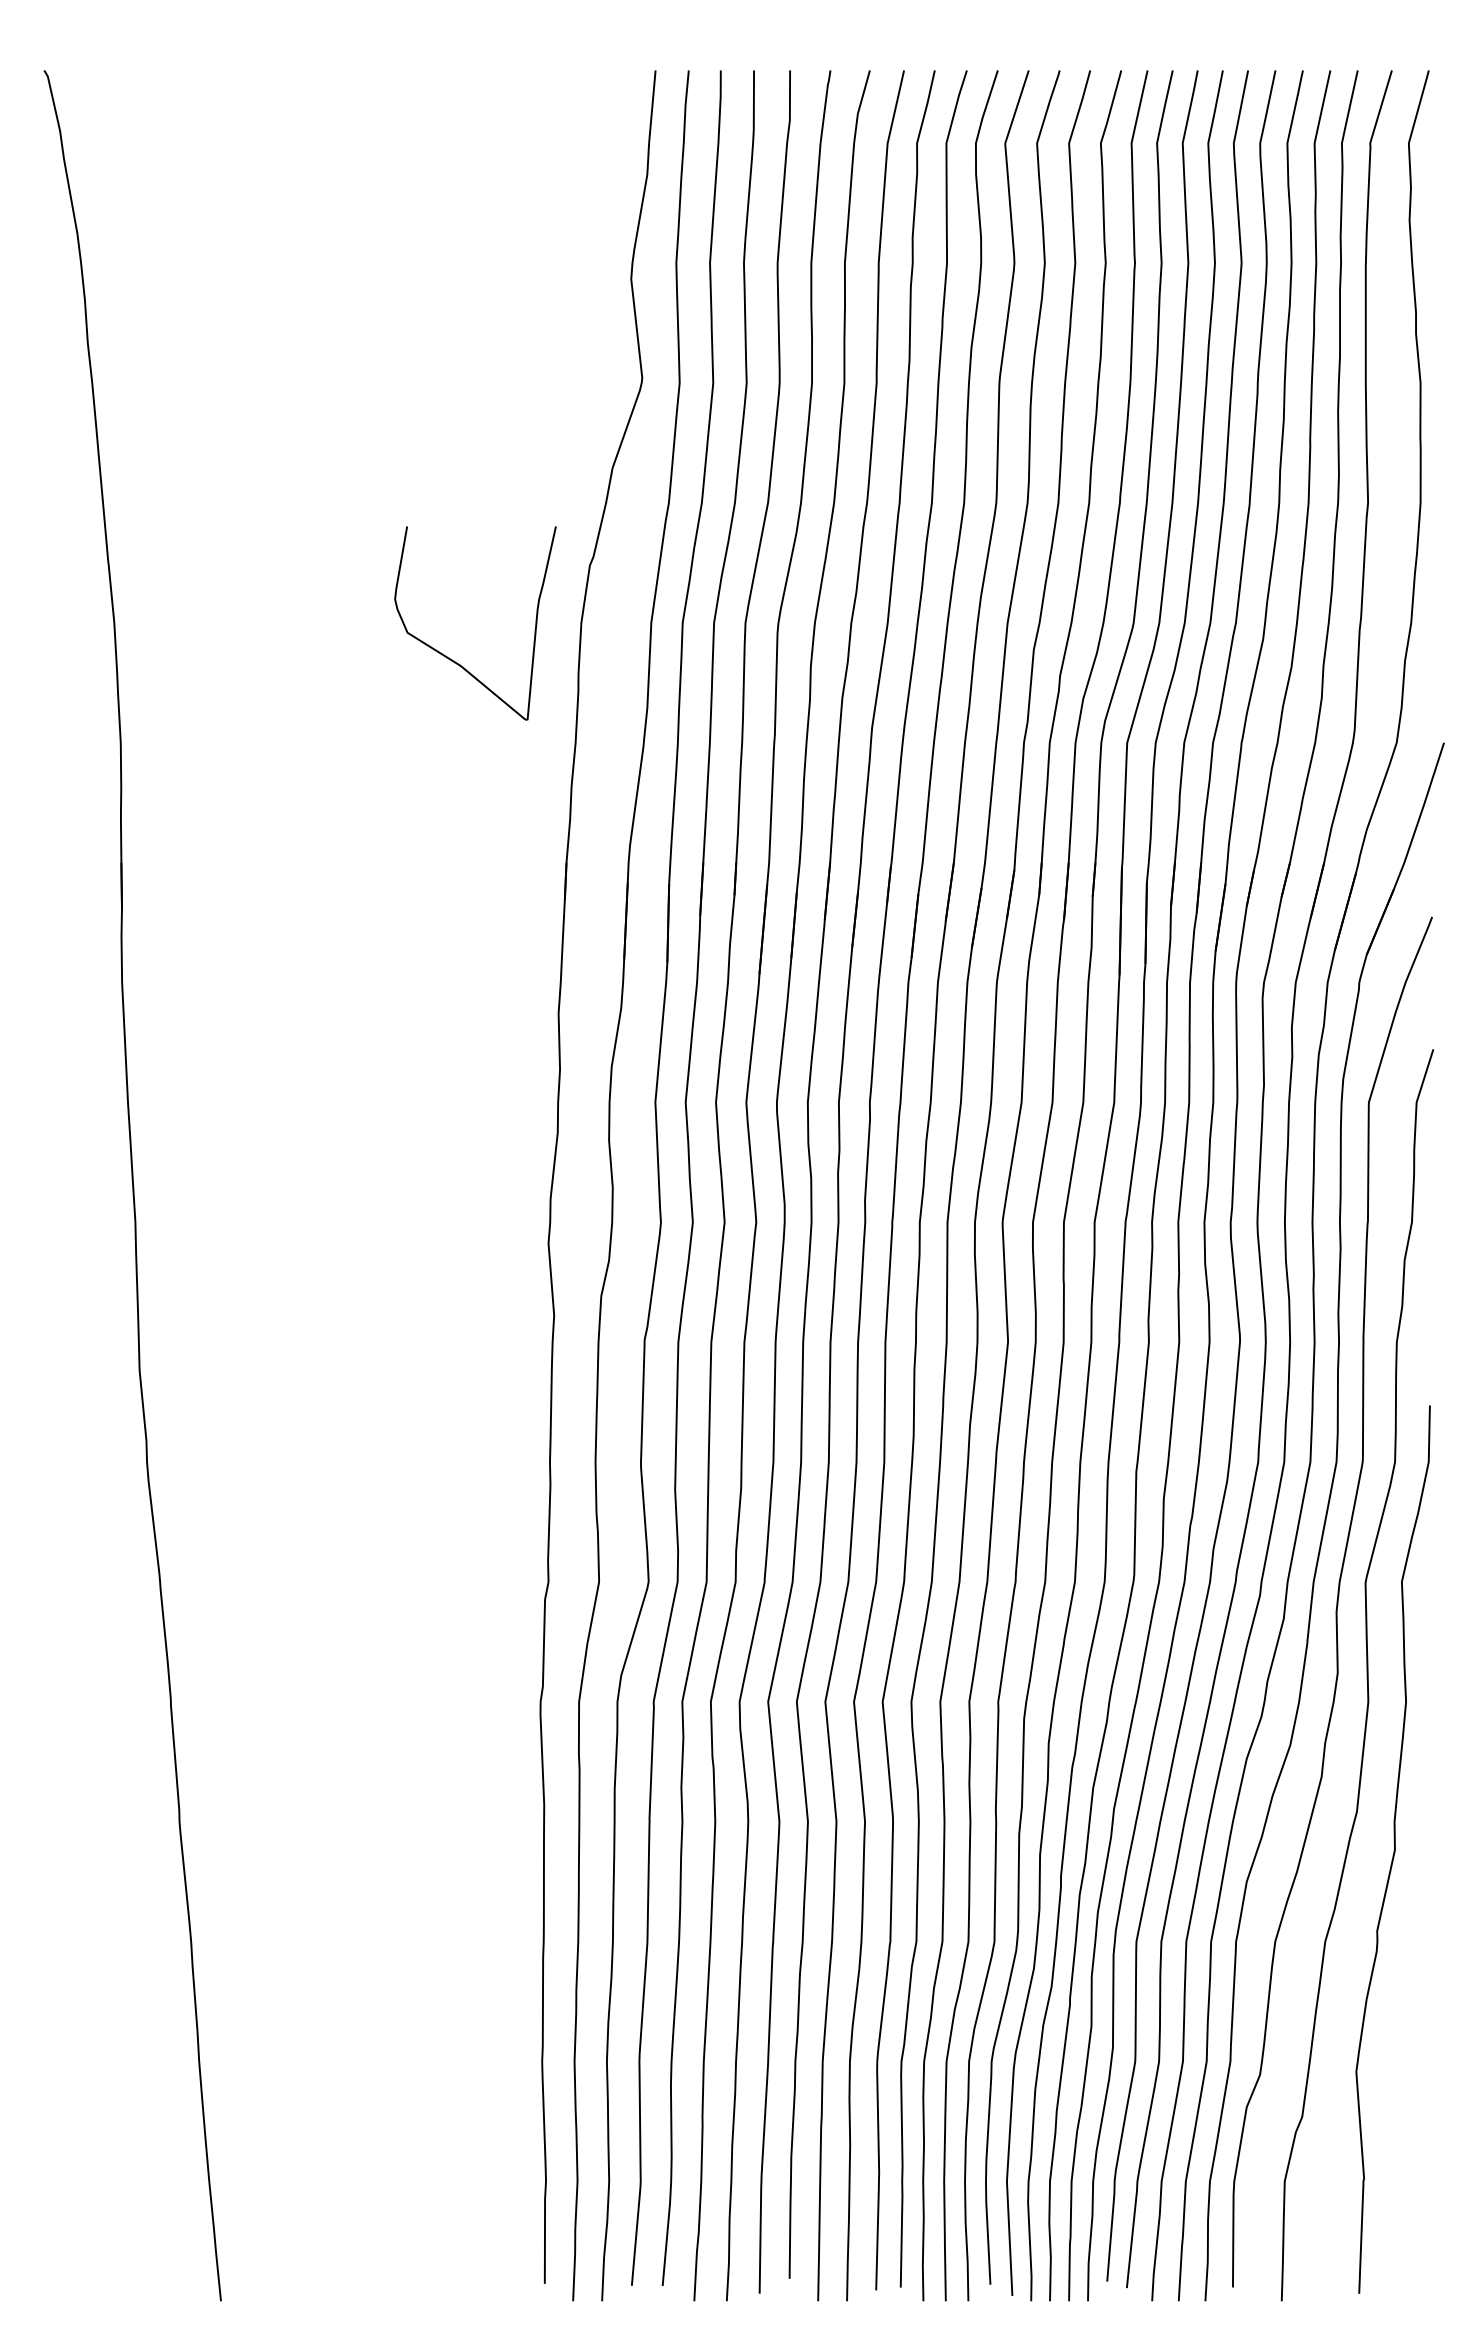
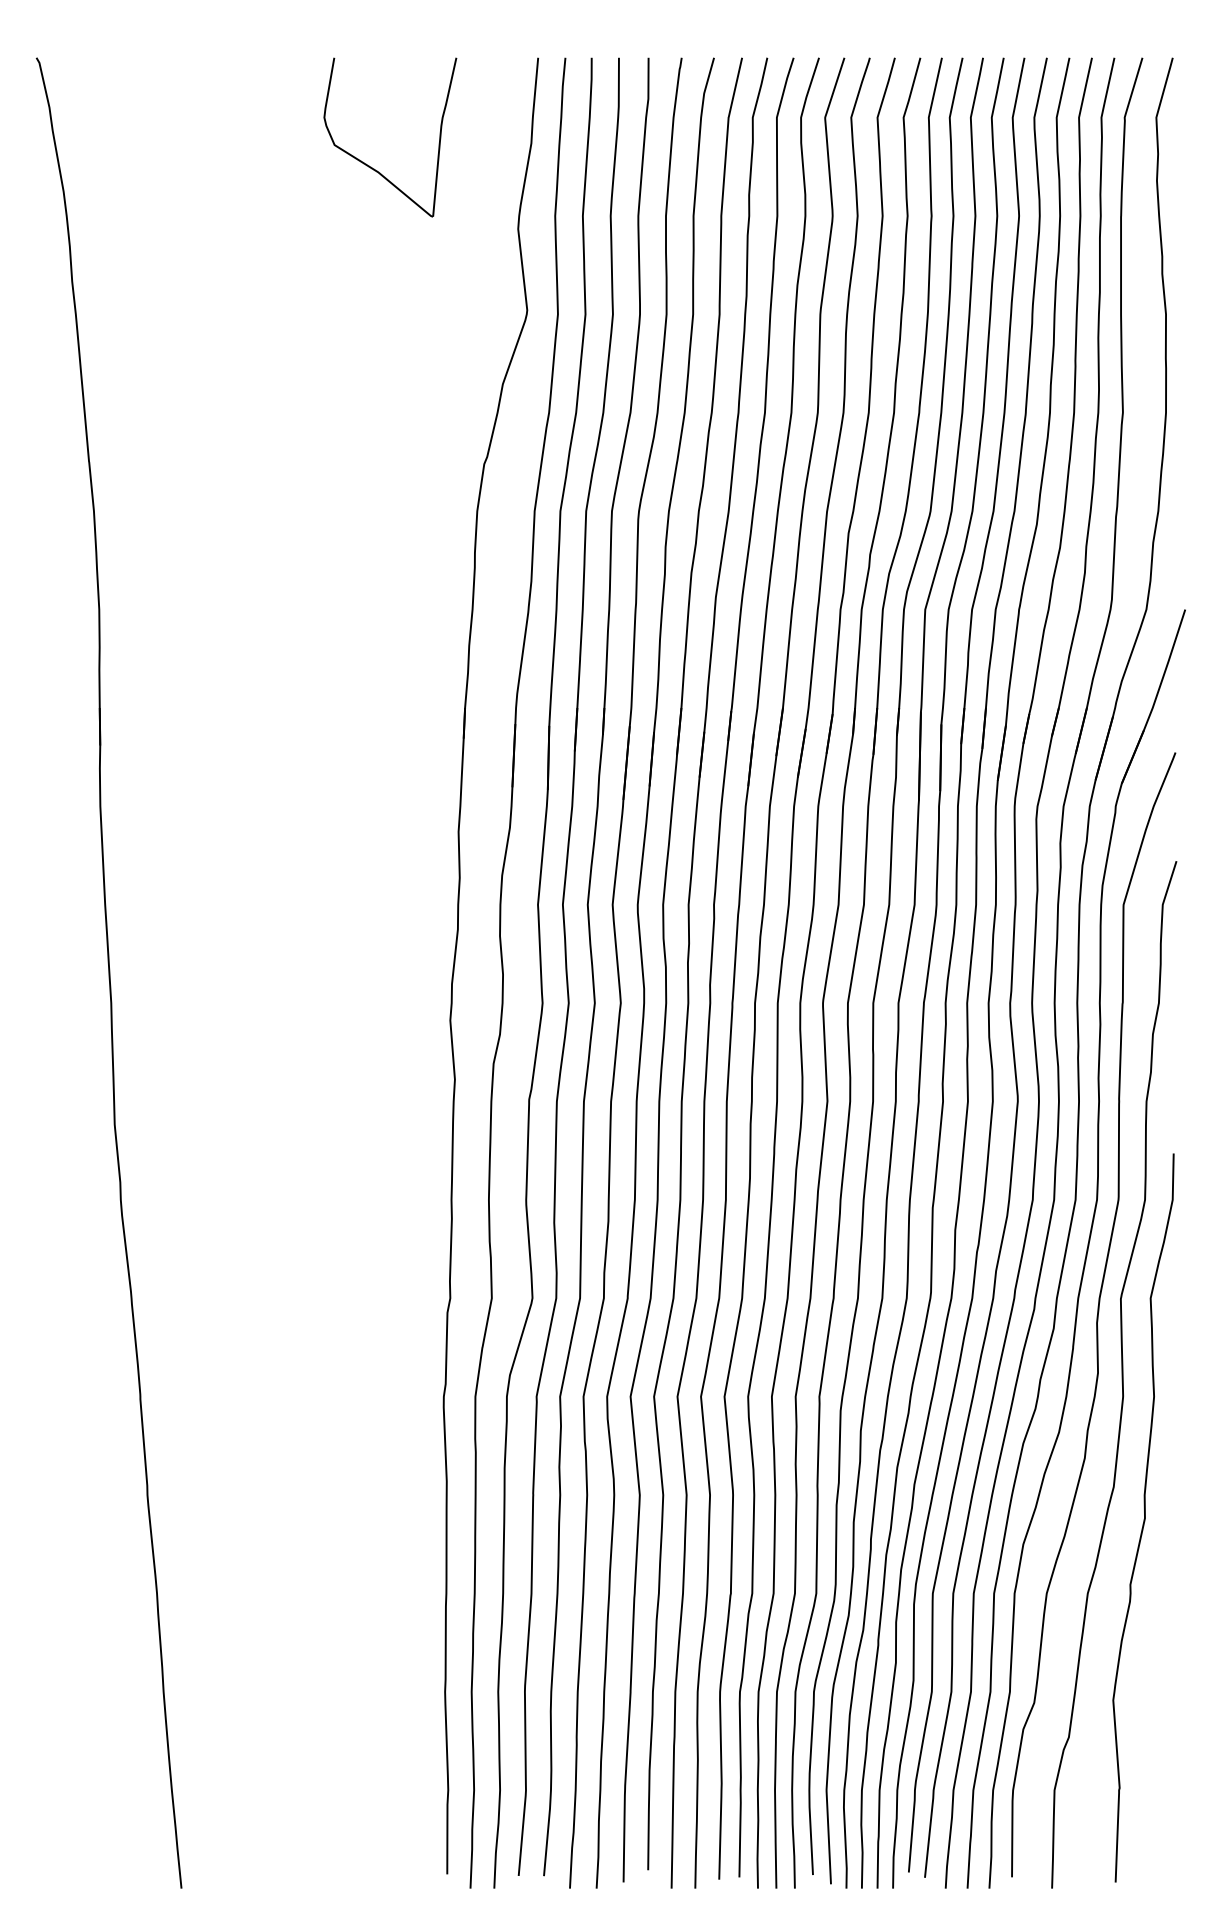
part: (454, 660) -> (373, 167), moved

